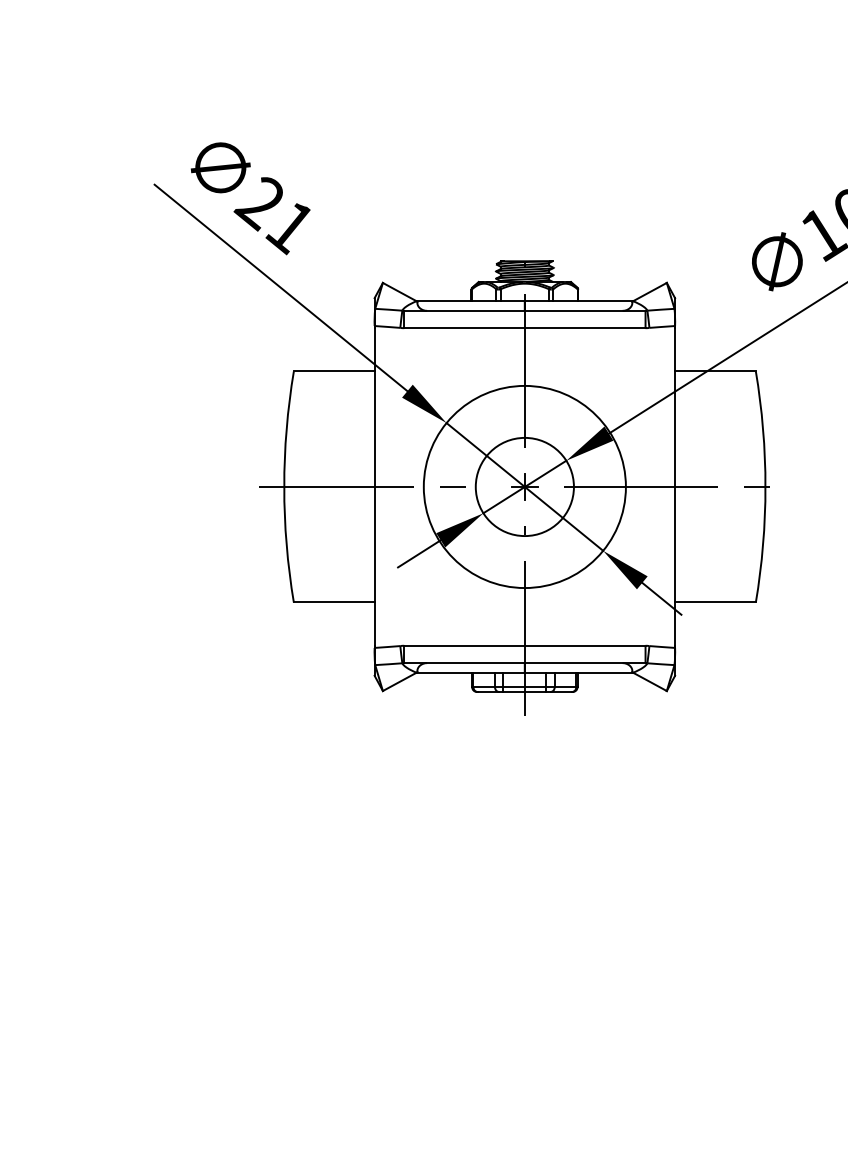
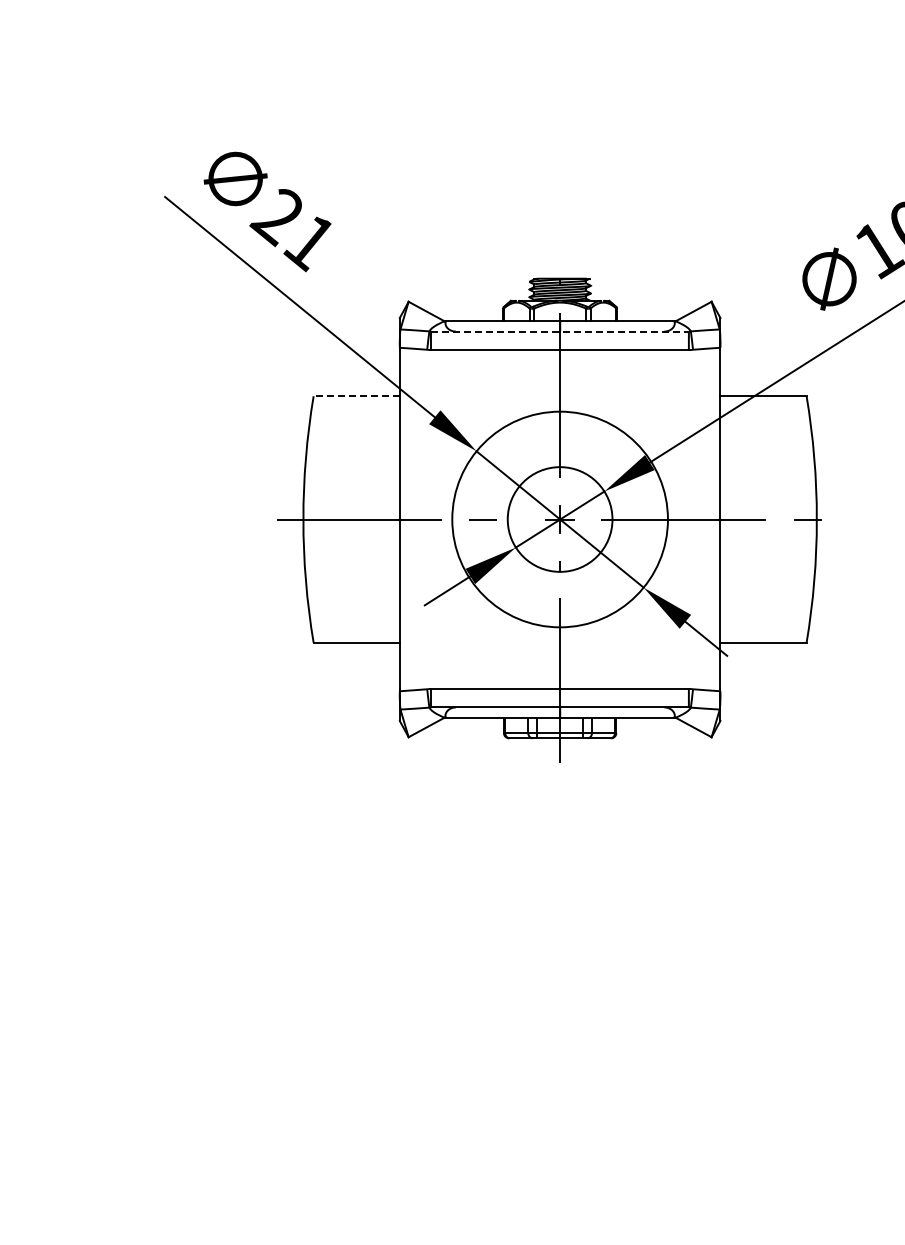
line: (525, 310) -> (560, 331), solid -> dashed
line: (334, 371) -> (356, 396), solid -> dashed

